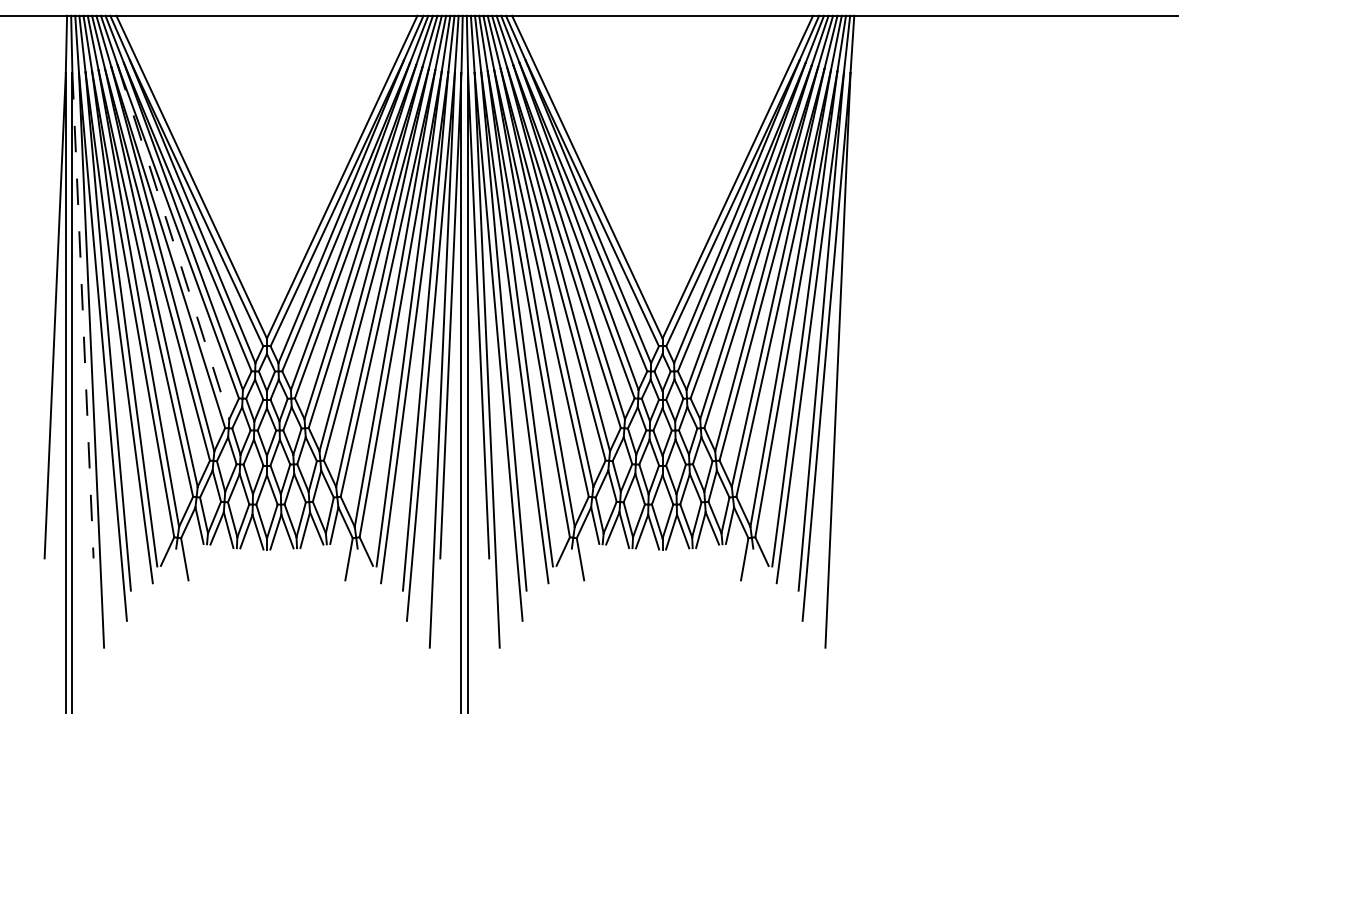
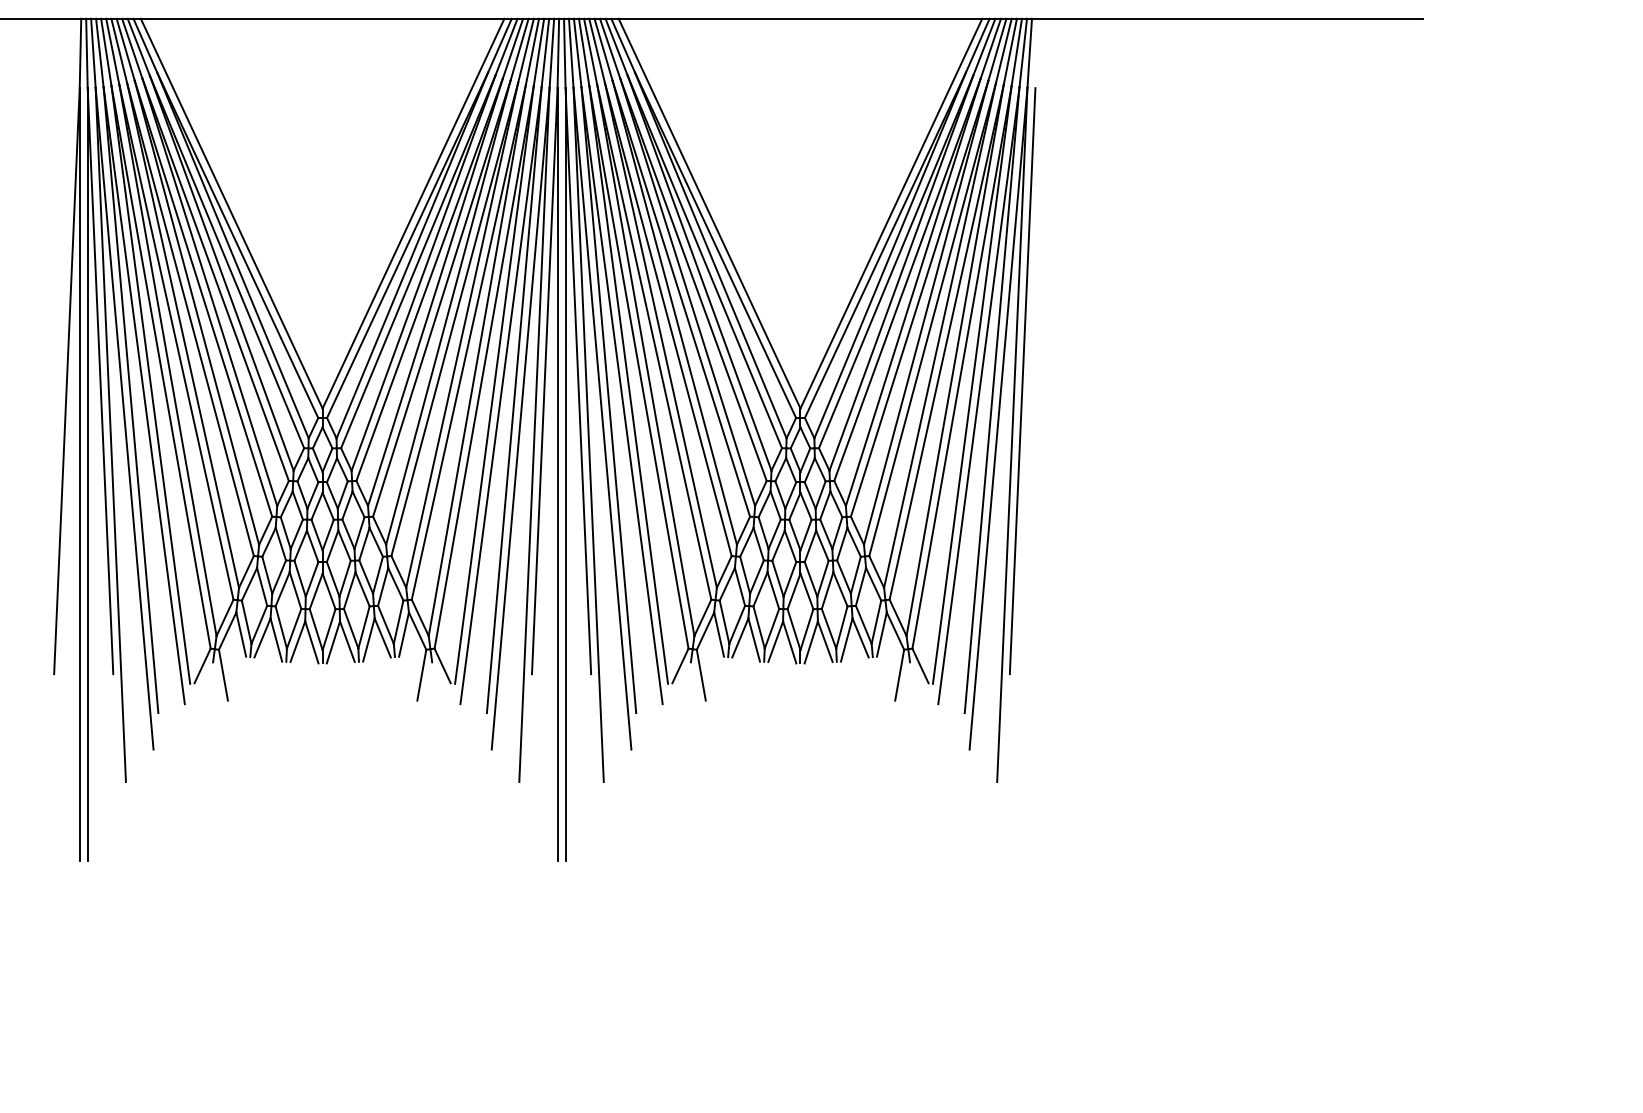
line: (173, 242) -> (209, 292), dashed -> solid
line: (83, 316) -> (100, 381), dashed -> solid
line: (846, 316) -> (1022, 381), added

